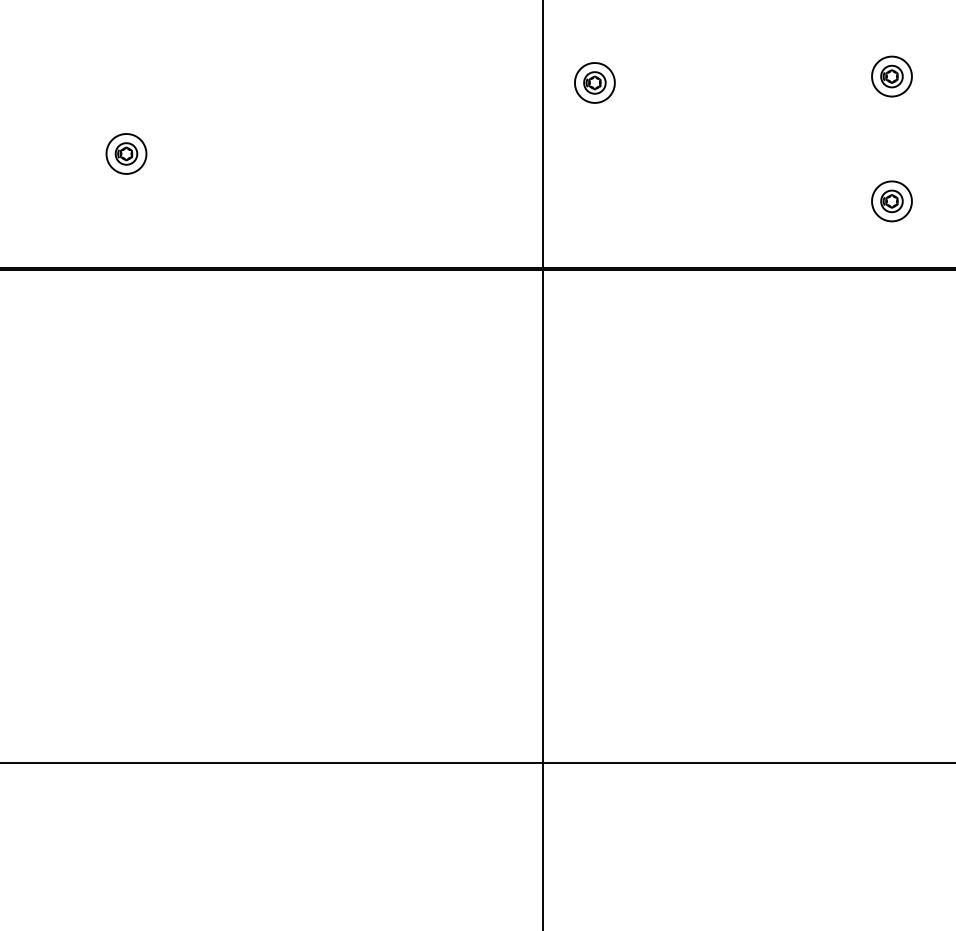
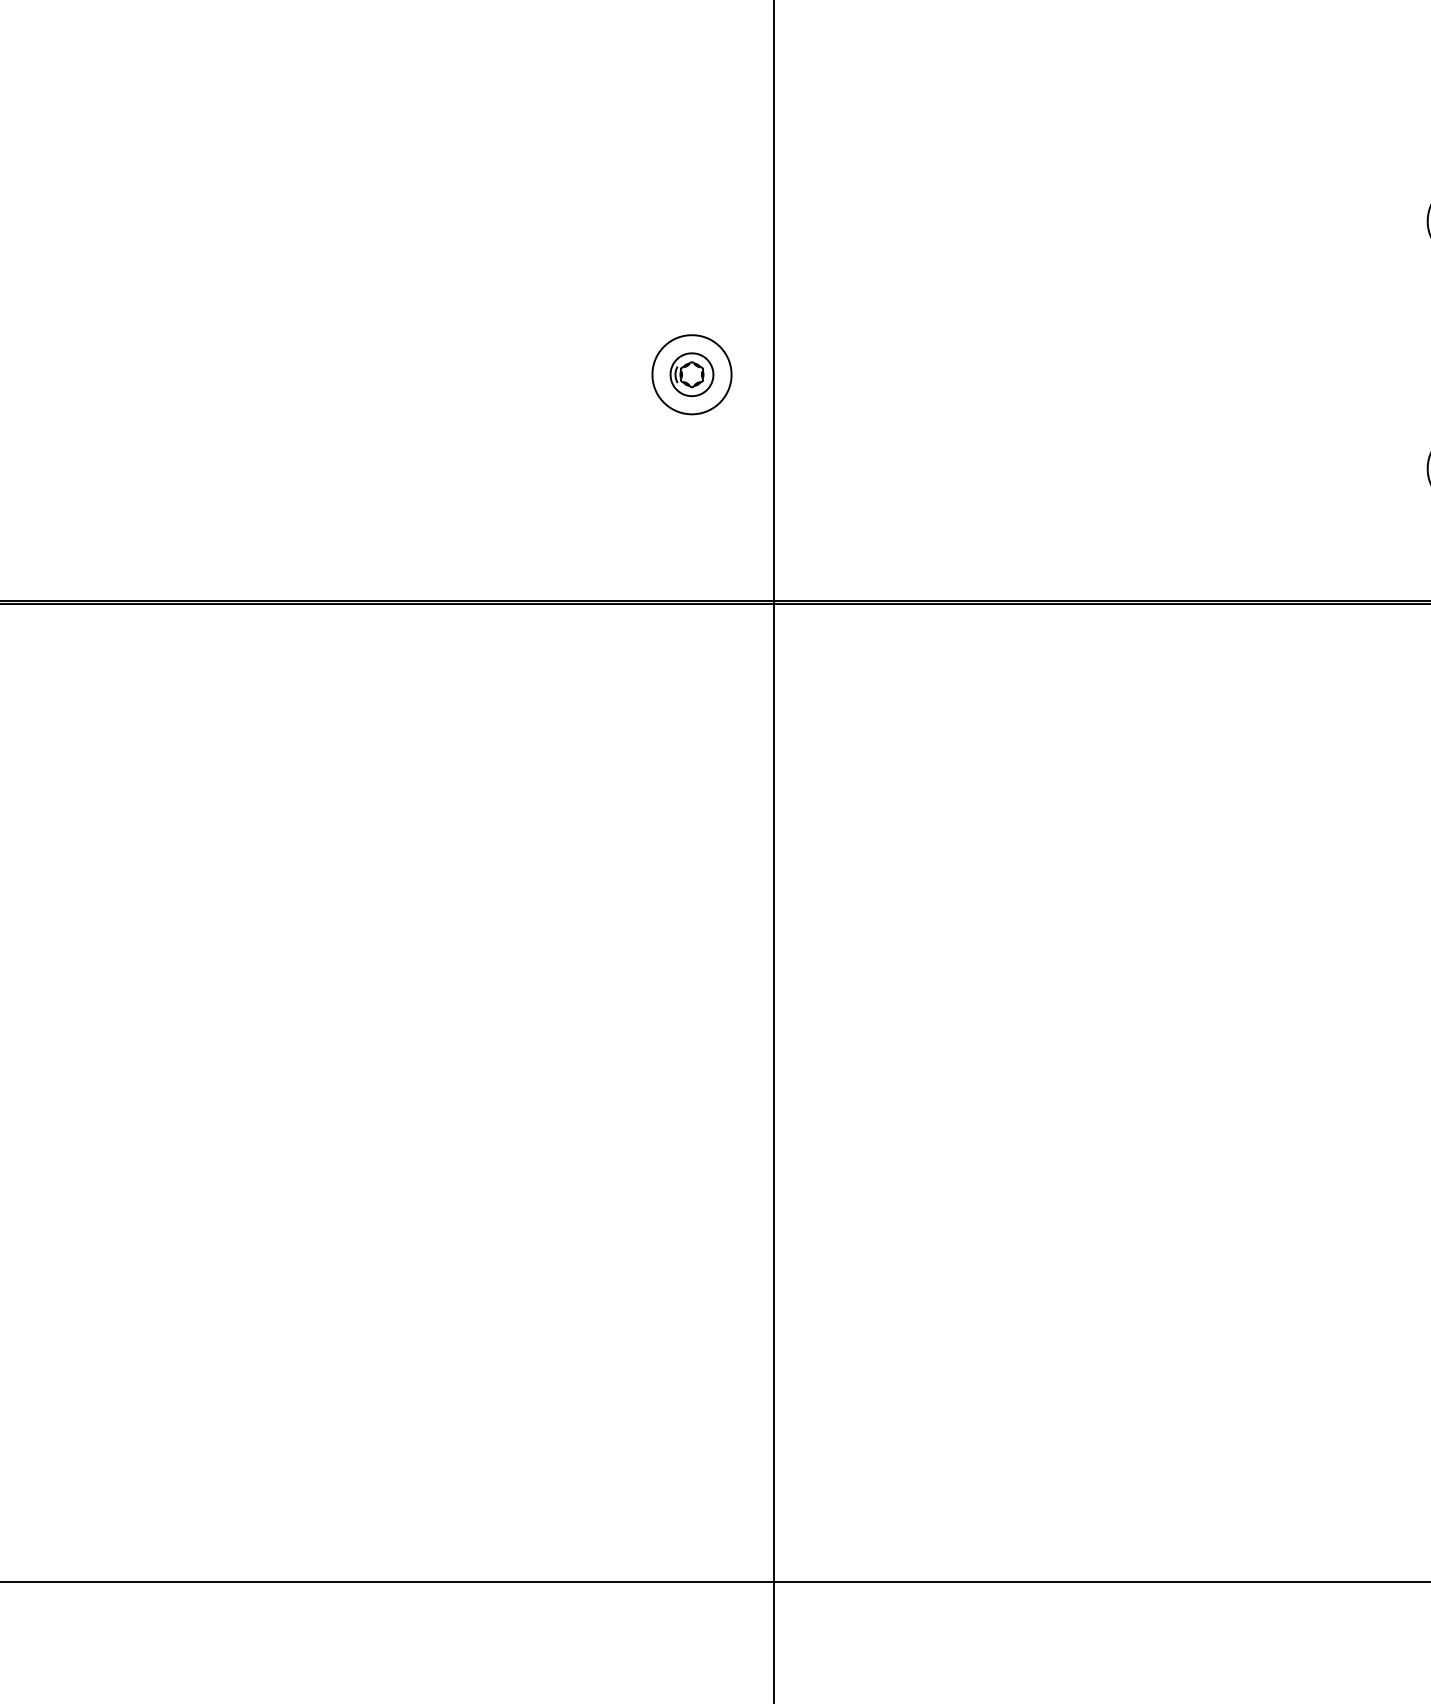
part: (594, 82) -> (691, 373), moved

